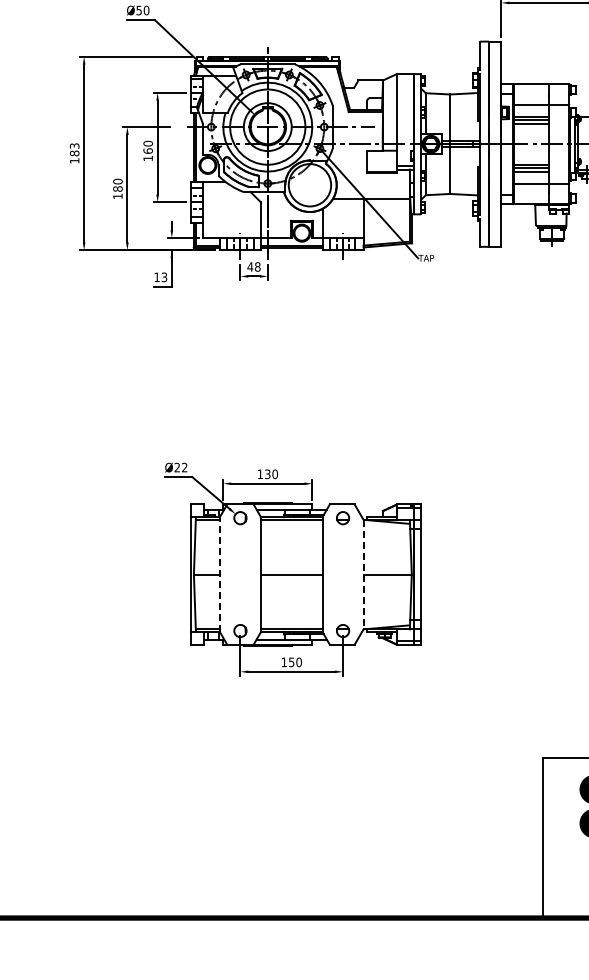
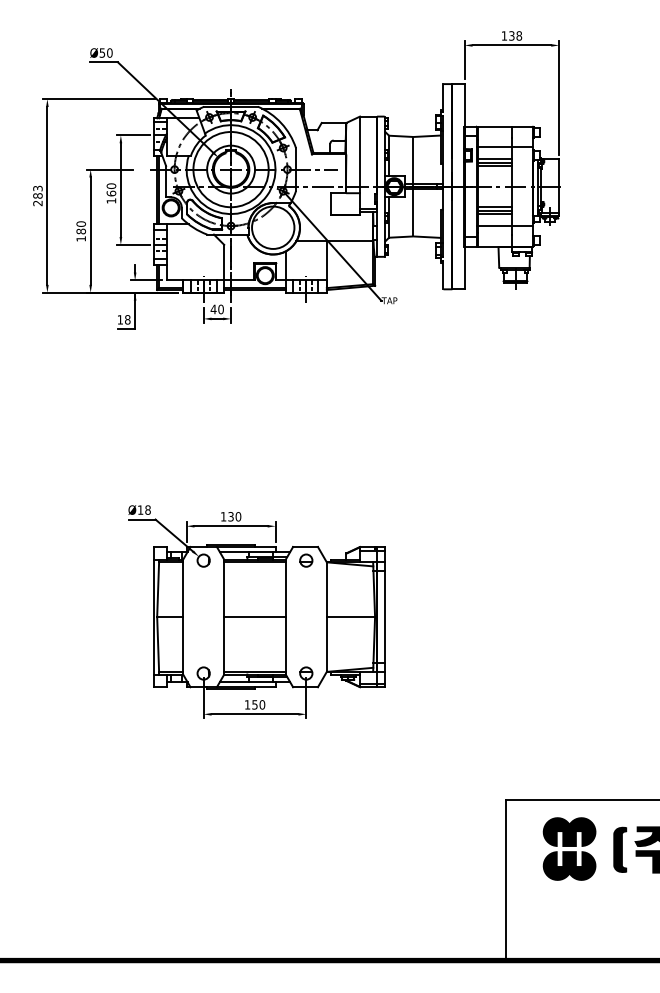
text: (74, 161) -> (37, 203), 183 -> 283
text: (257, 267) -> (220, 309), 48 -> 40
text: (164, 277) -> (127, 319), 13 -> 18
text: (180, 467) -> (143, 509), Ø22 -> Ø18
line: (220, 574) -> (183, 616), dashed -> solid
line: (363, 575) -> (326, 617), dashed -> solid

